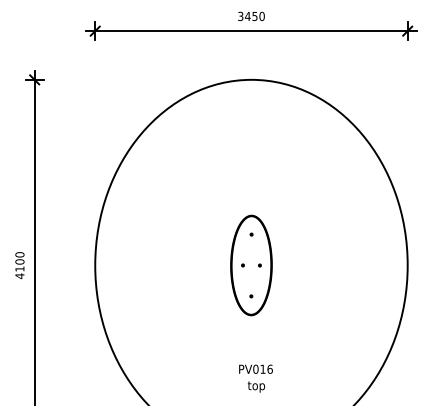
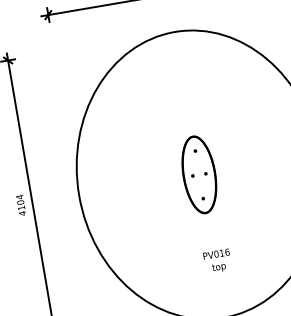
text: (19, 254) -> (19, 196), 4100 -> 4104

